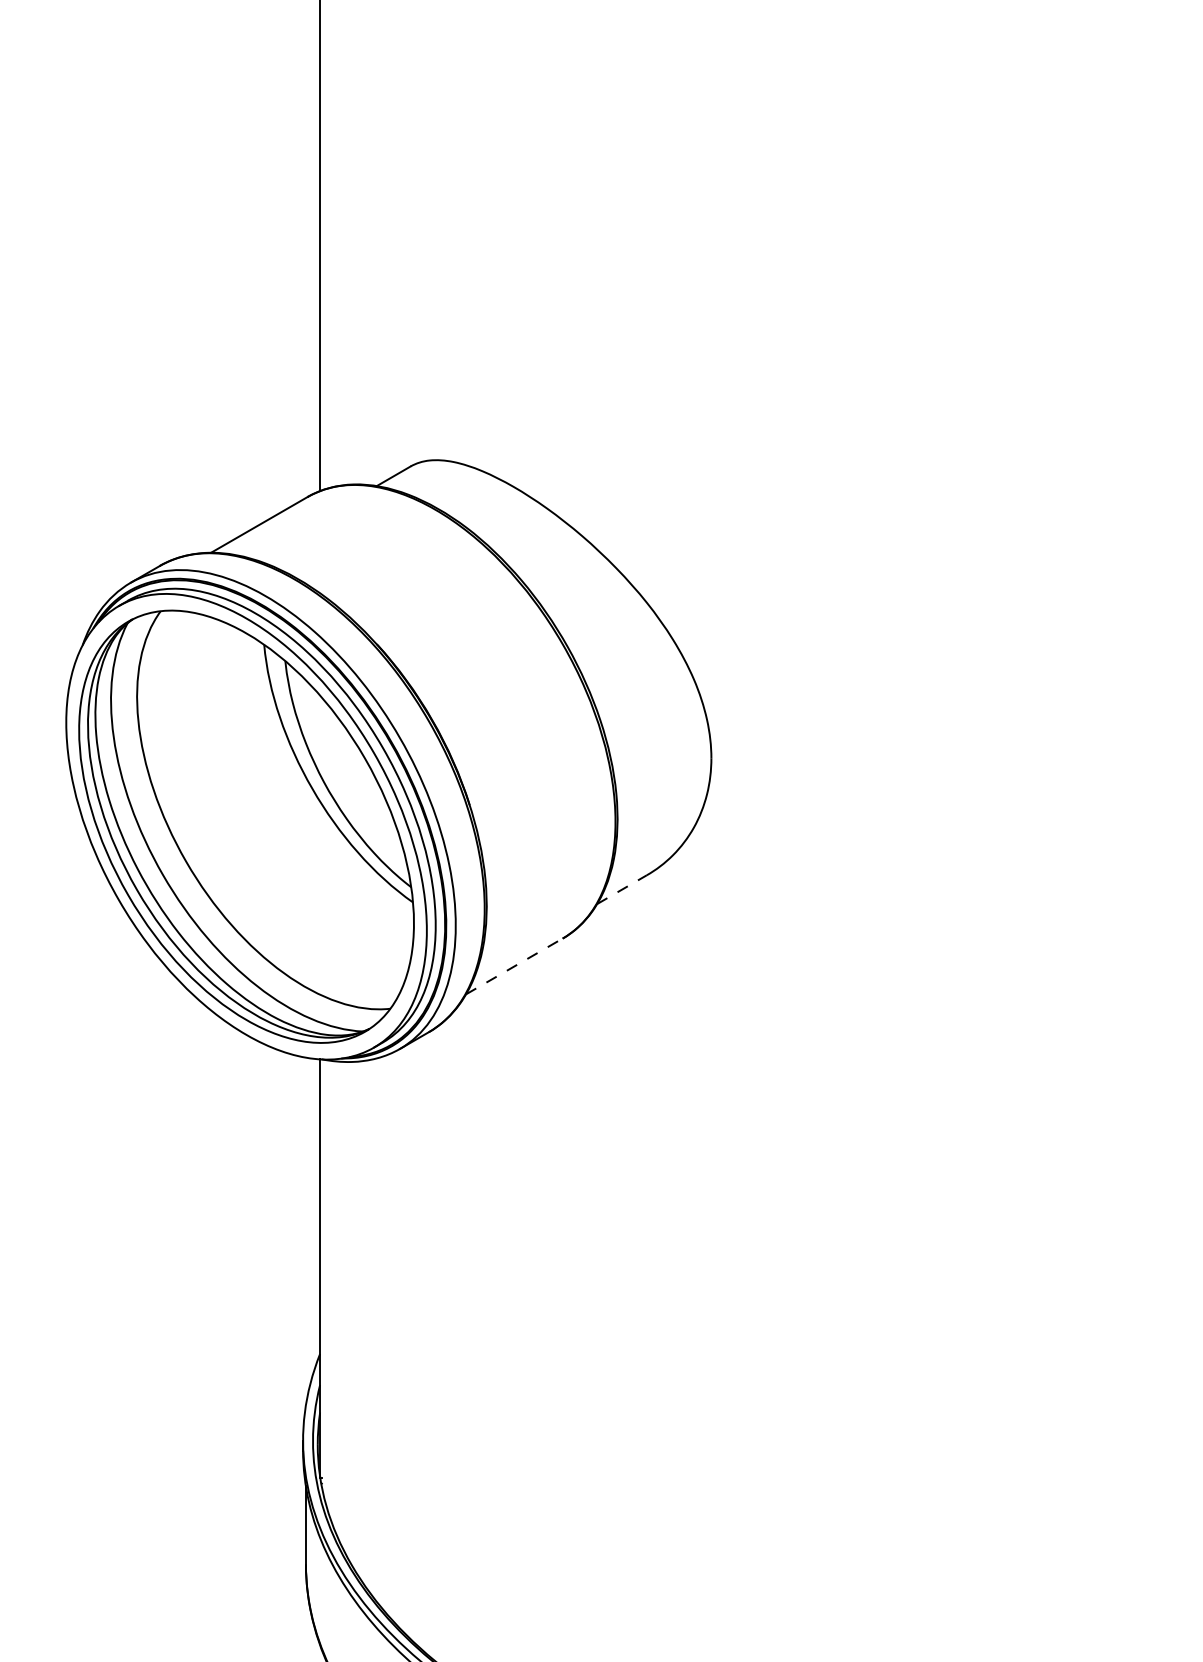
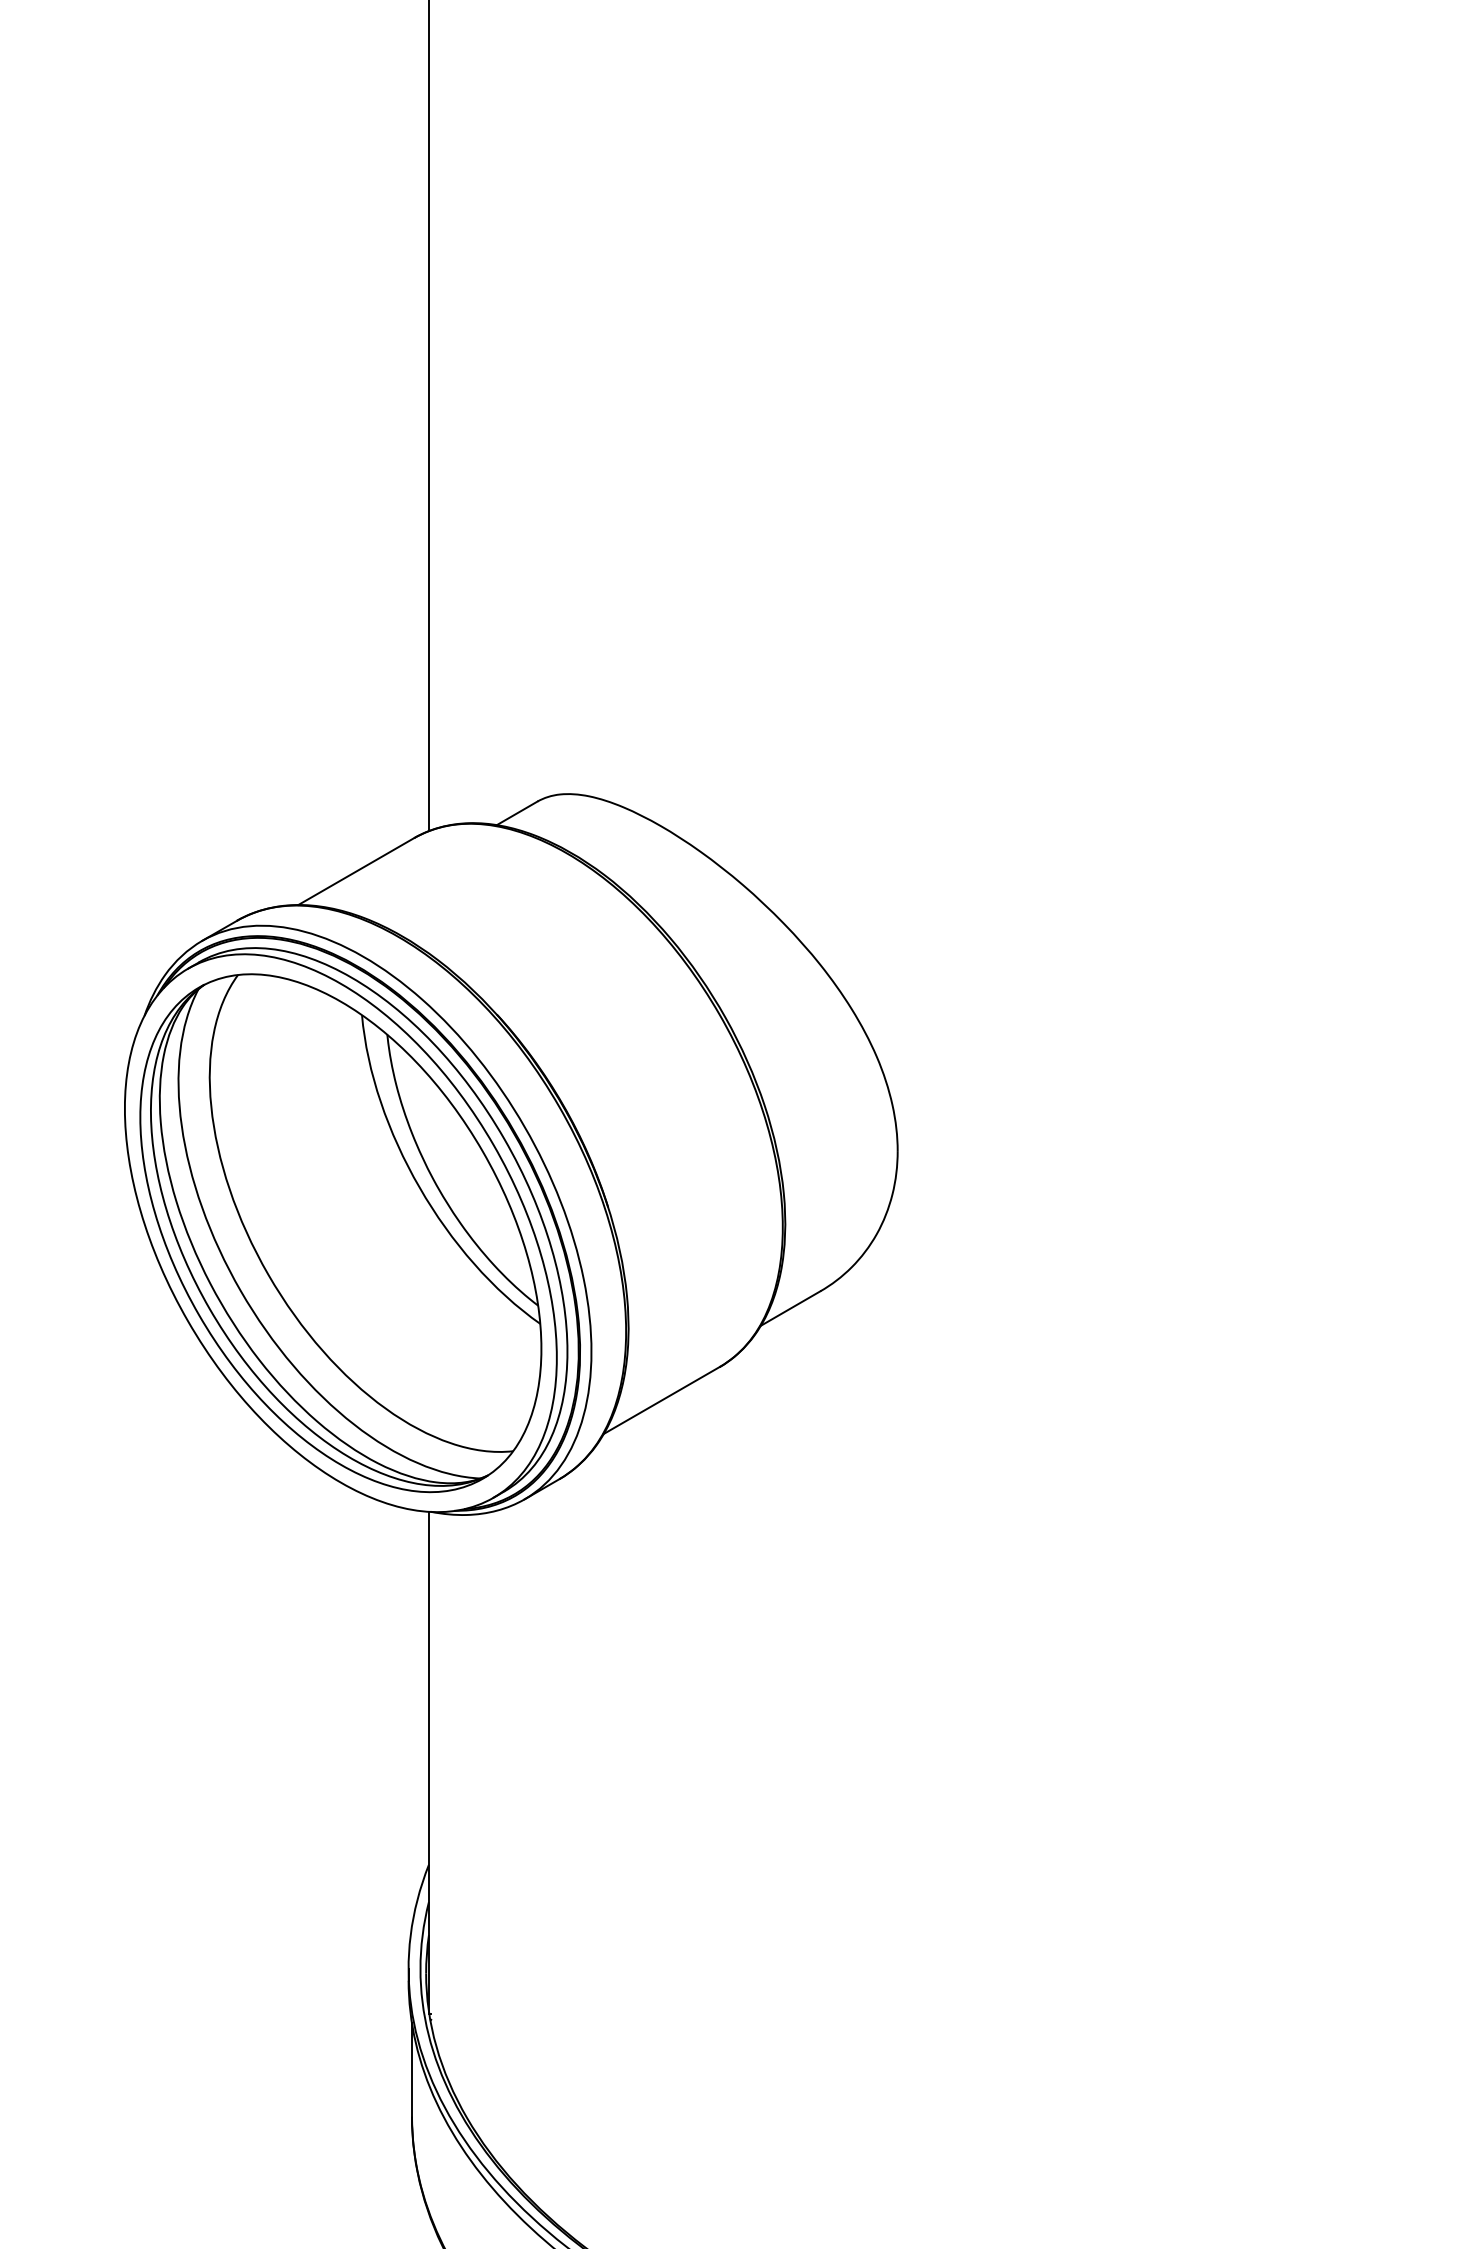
line: (622, 889) -> (791, 1308), dashed -> solid
line: (514, 966) -> (661, 1400), dashed -> solid

